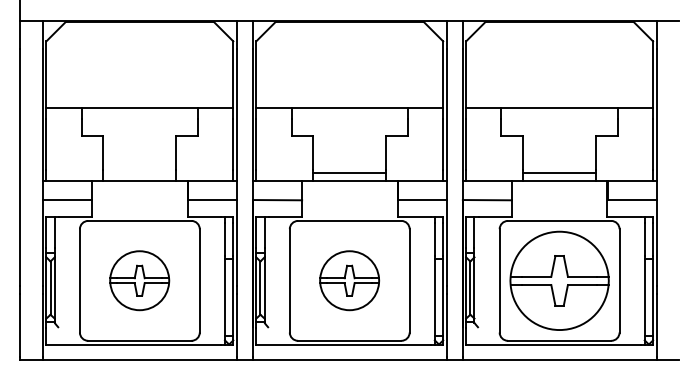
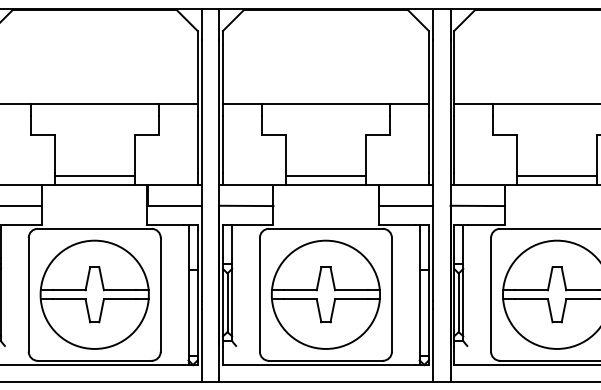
line: (139, 172) -> (94, 175), added
part: (139, 280) -> (94, 294), size x1.67
part: (349, 280) -> (325, 294), size x1.67

